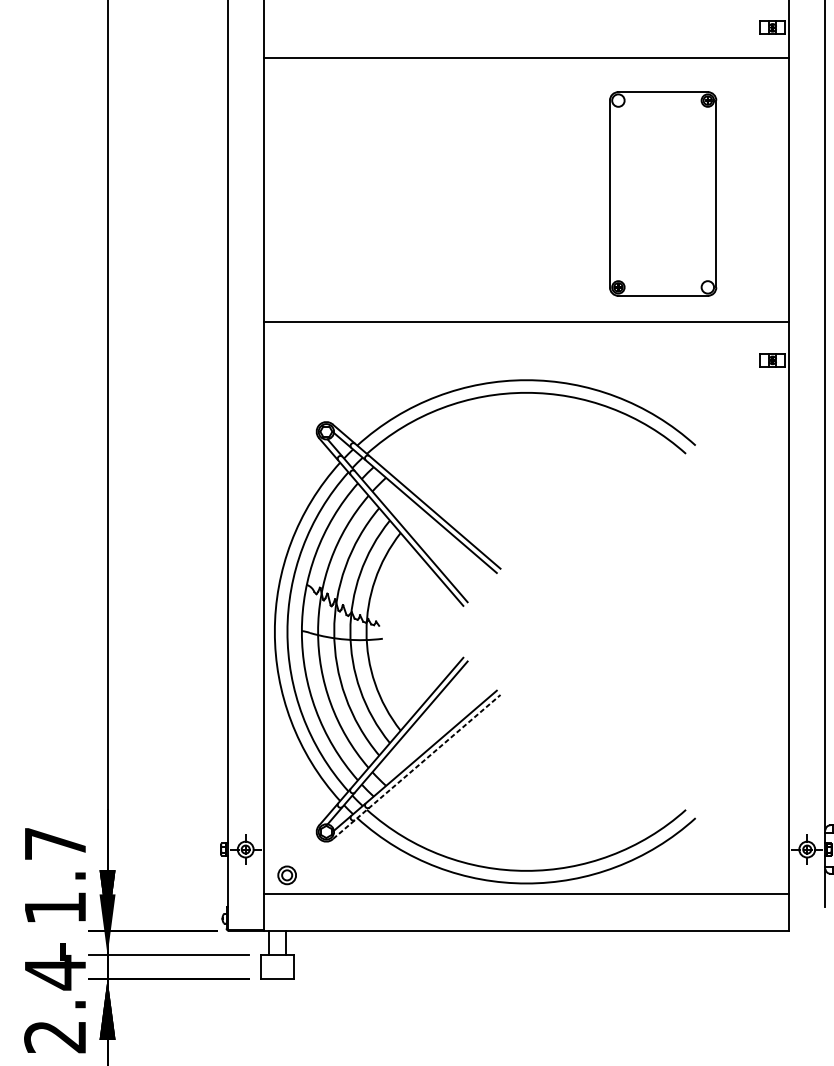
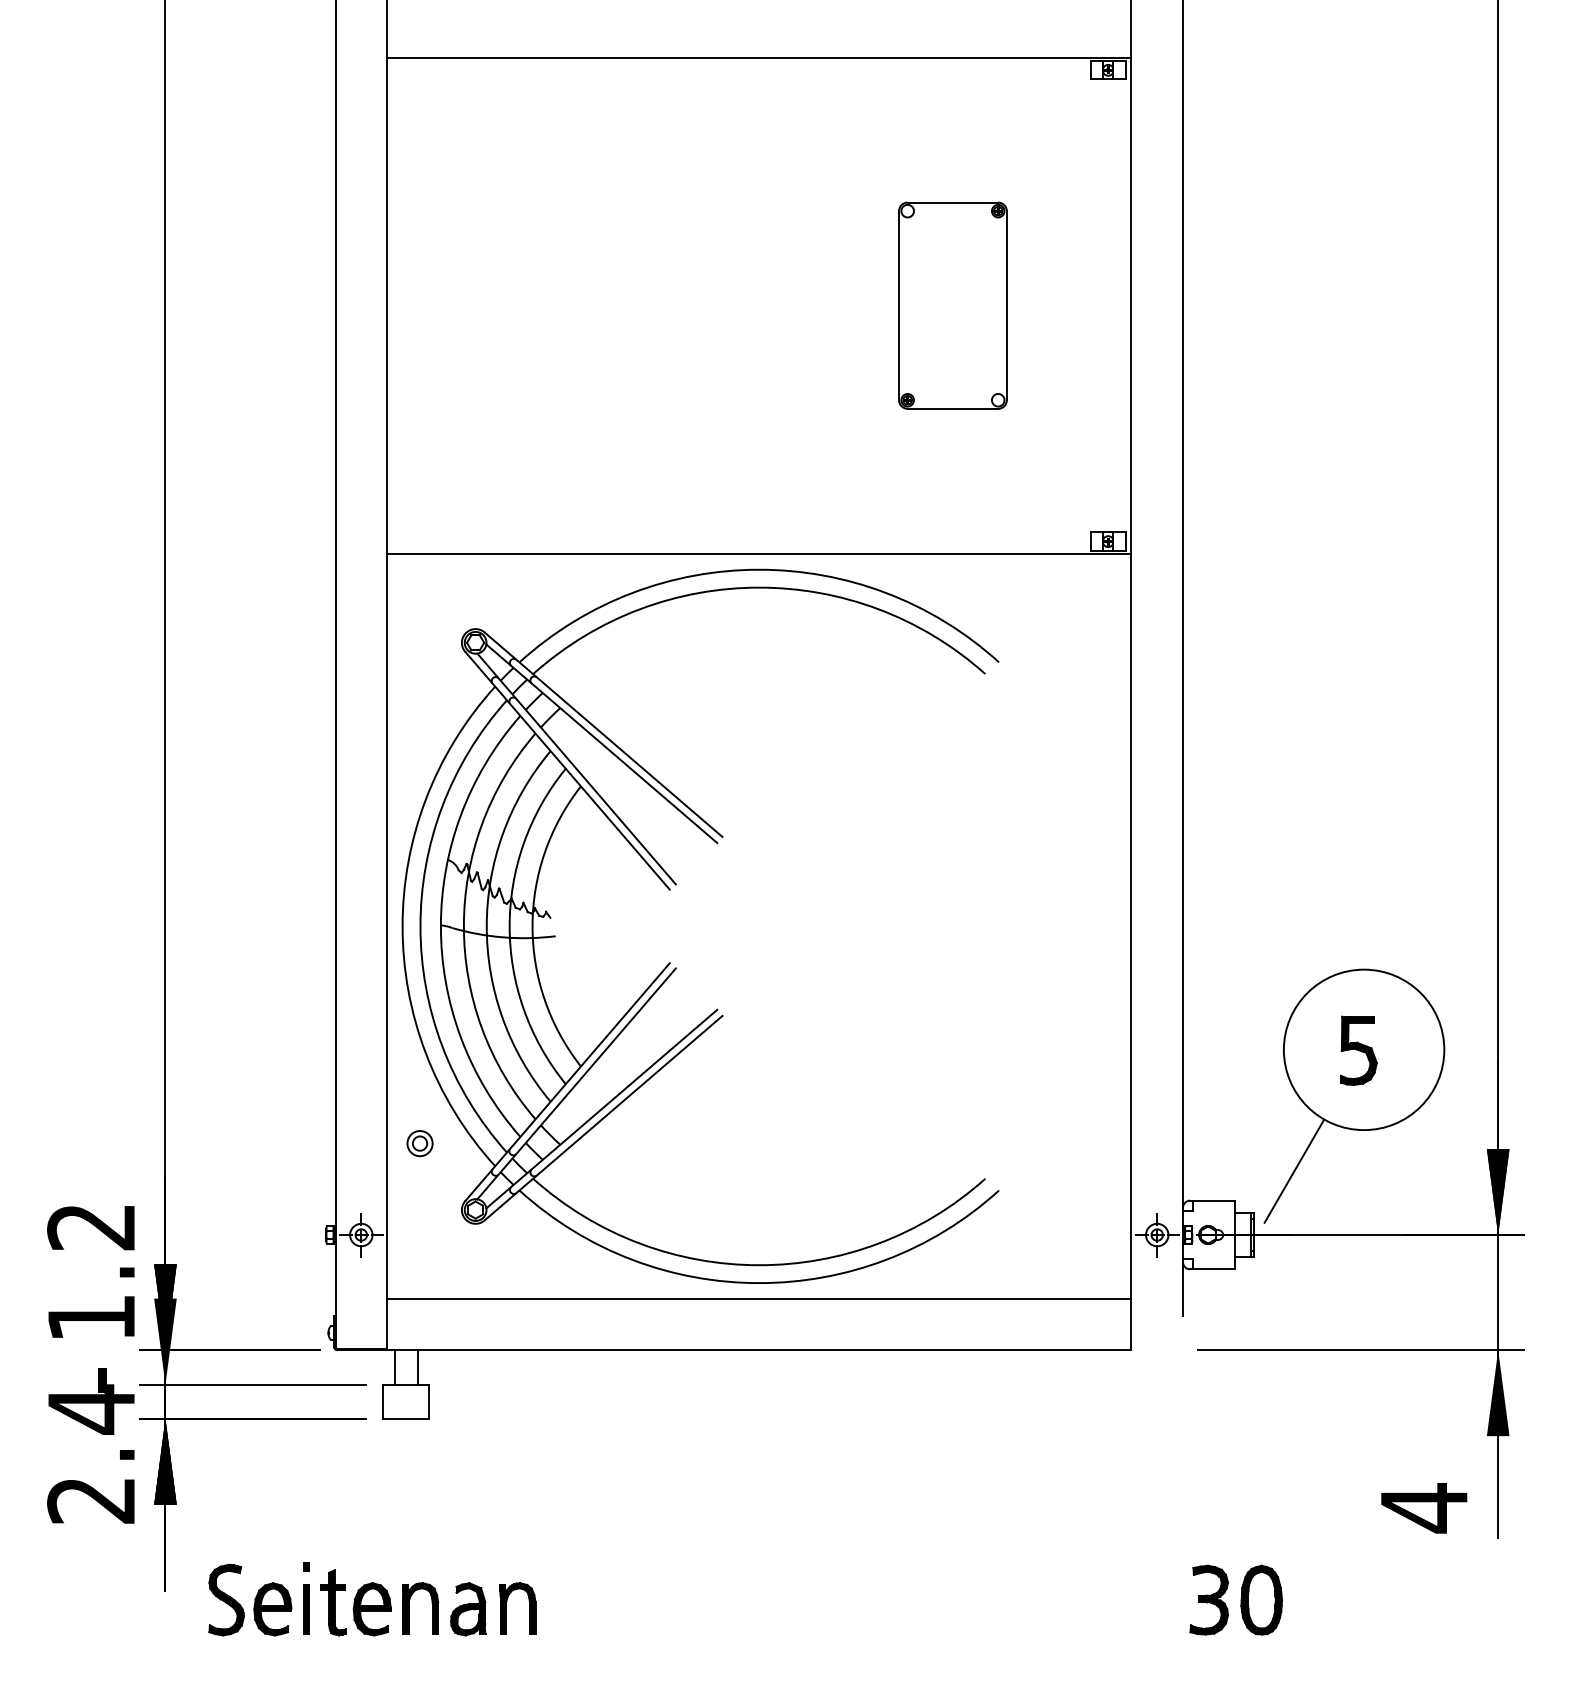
line: (526, 58) -> (759, 58), moved
part: (662, 193) -> (952, 305), size x0.71
line: (526, 322) -> (759, 553), moved
line: (417, 766) -> (604, 1117), dashed -> solid
text: (54, 844) -> (90, 1227), 1.7 -> 1.2
part: (286, 875) -> (419, 1143), moved

